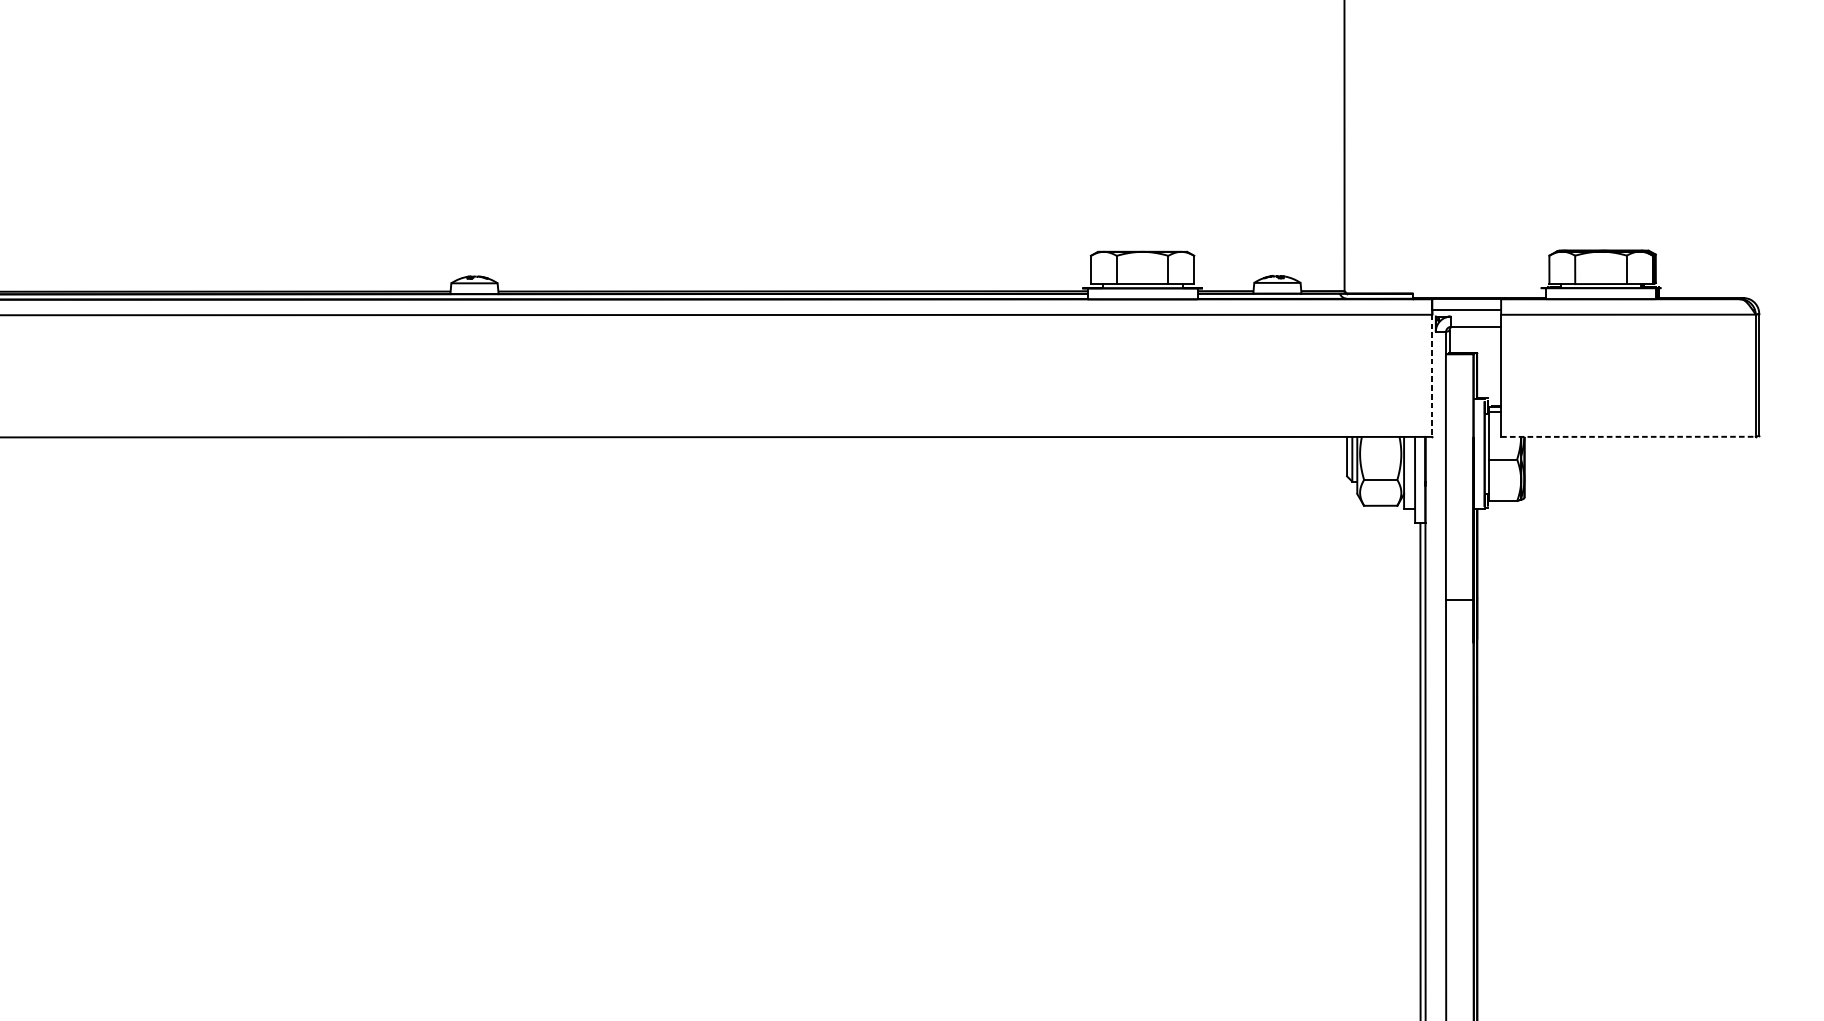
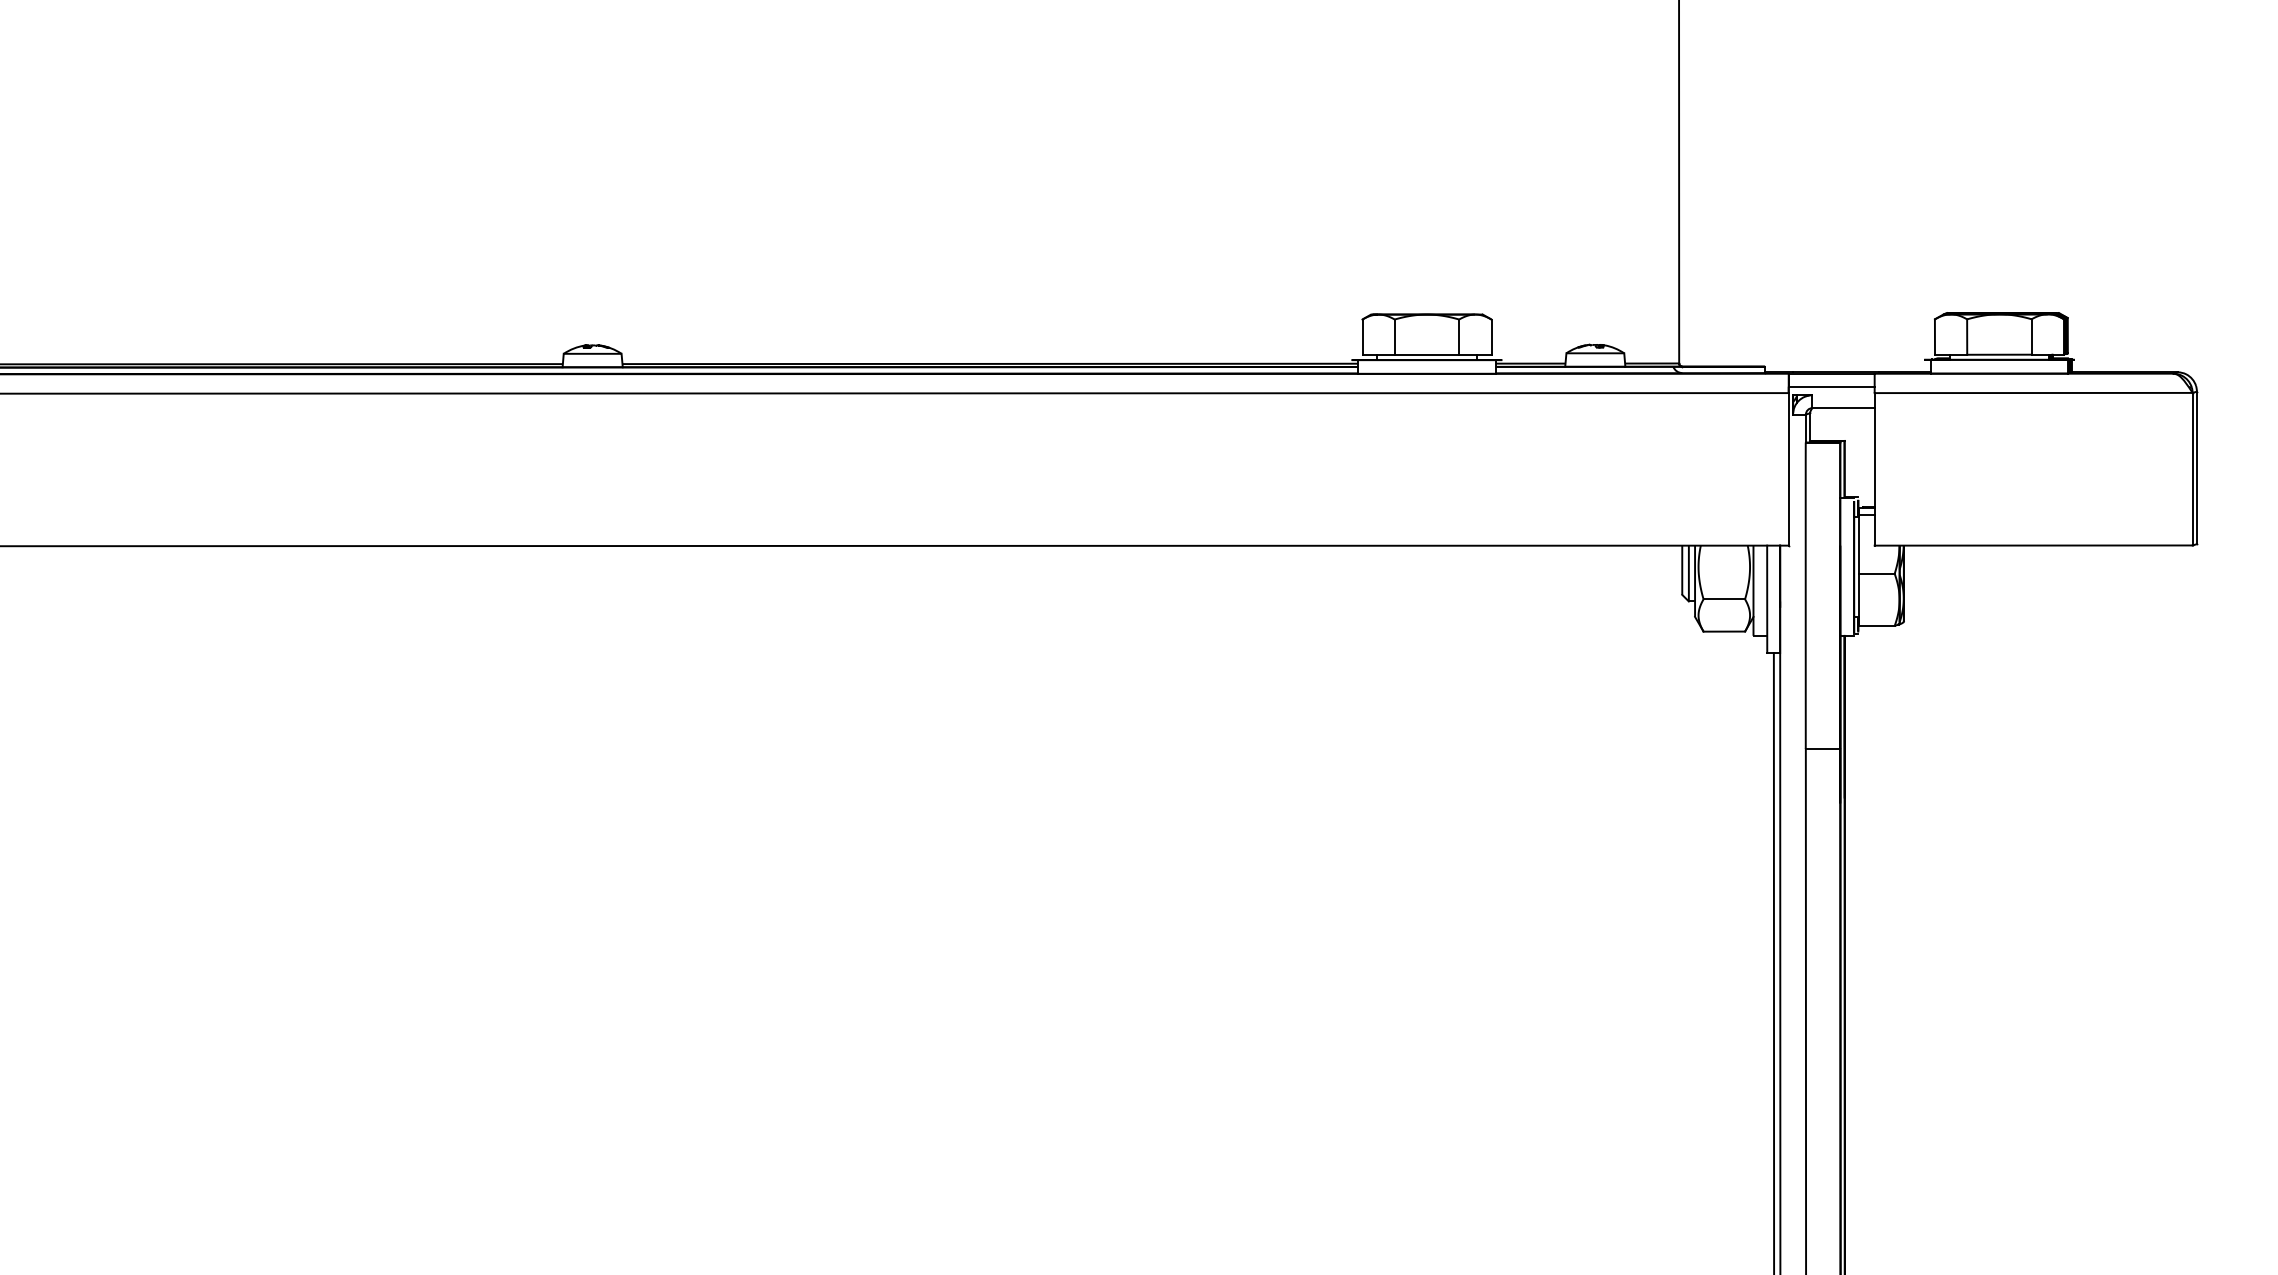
line: (1432, 375) -> (1788, 469), dashed -> solid
line: (1628, 436) -> (2033, 545), dashed -> solid

